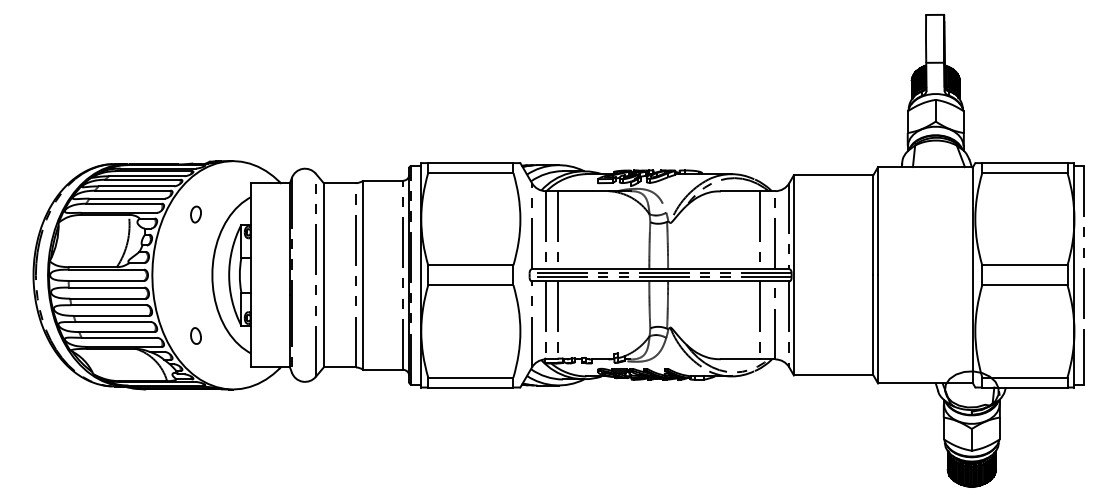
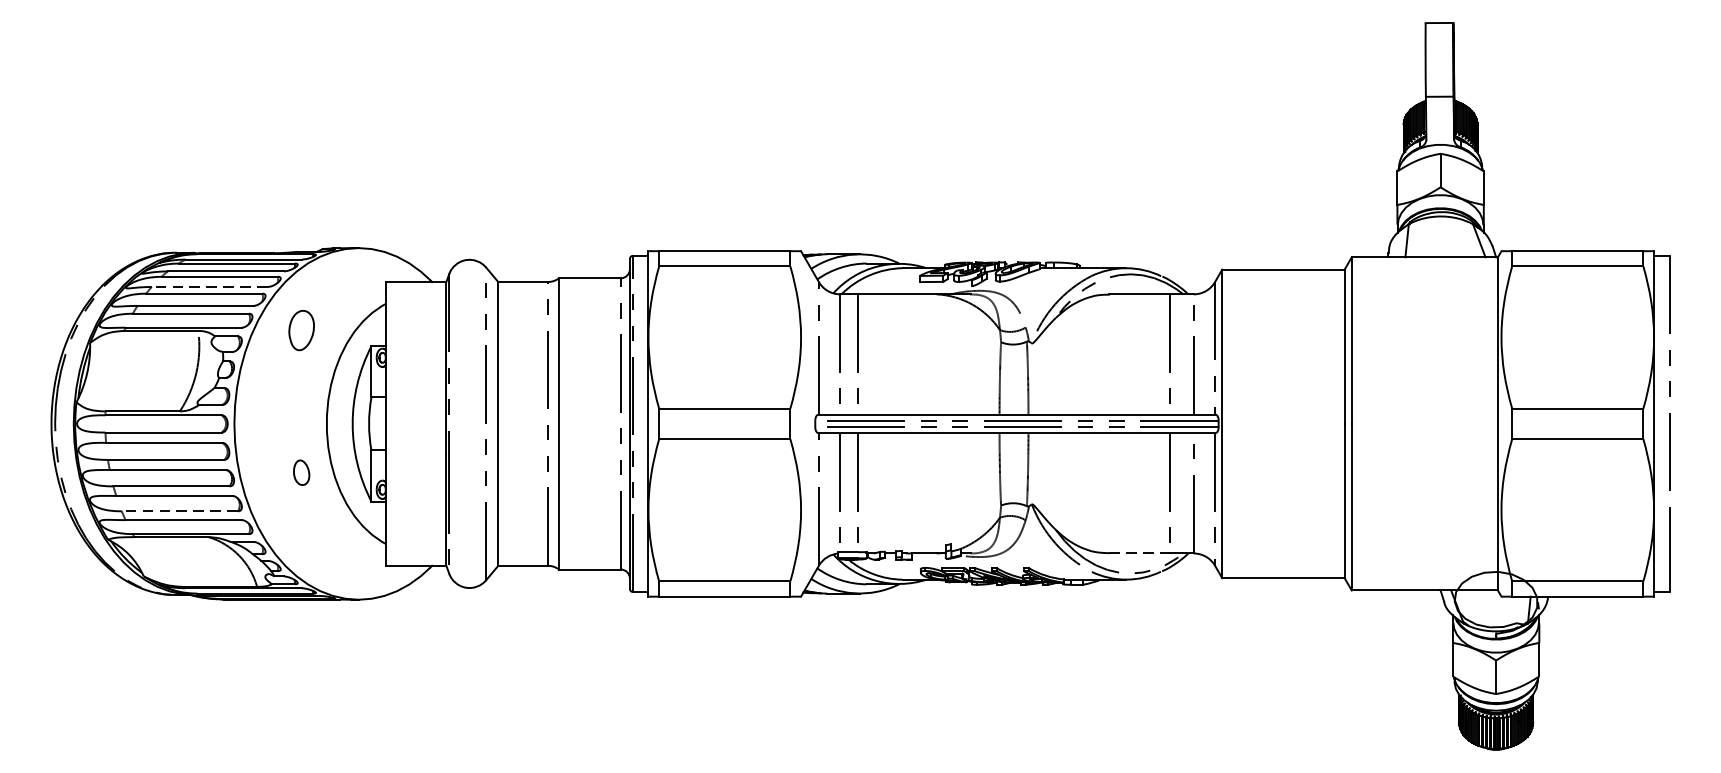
line: (136, 186) -> (210, 287), solid -> dashed
part: (195, 214) -> (300, 330), size x1.6
line: (116, 332) -> (179, 511), solid -> dashed
part: (195, 335) -> (300, 471), moved
line: (740, 359) -> (1139, 553), solid -> dashed

